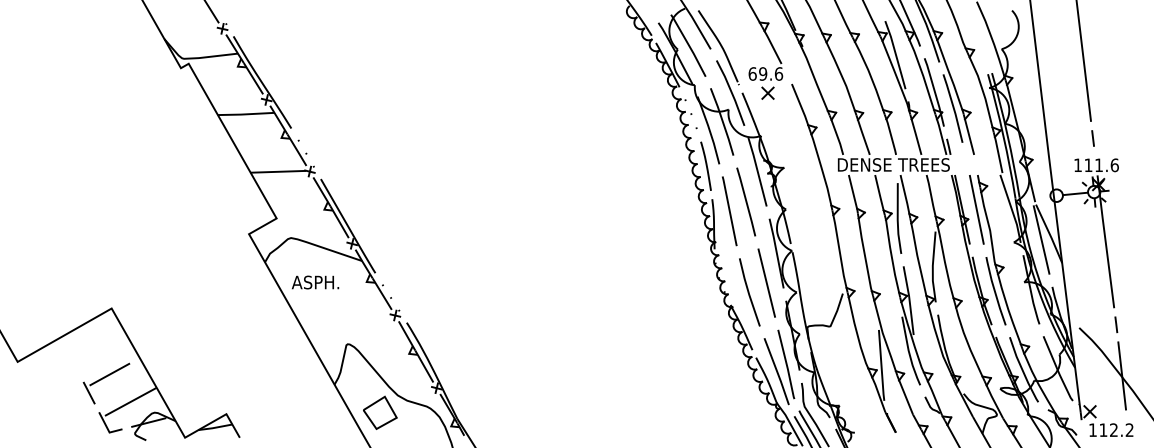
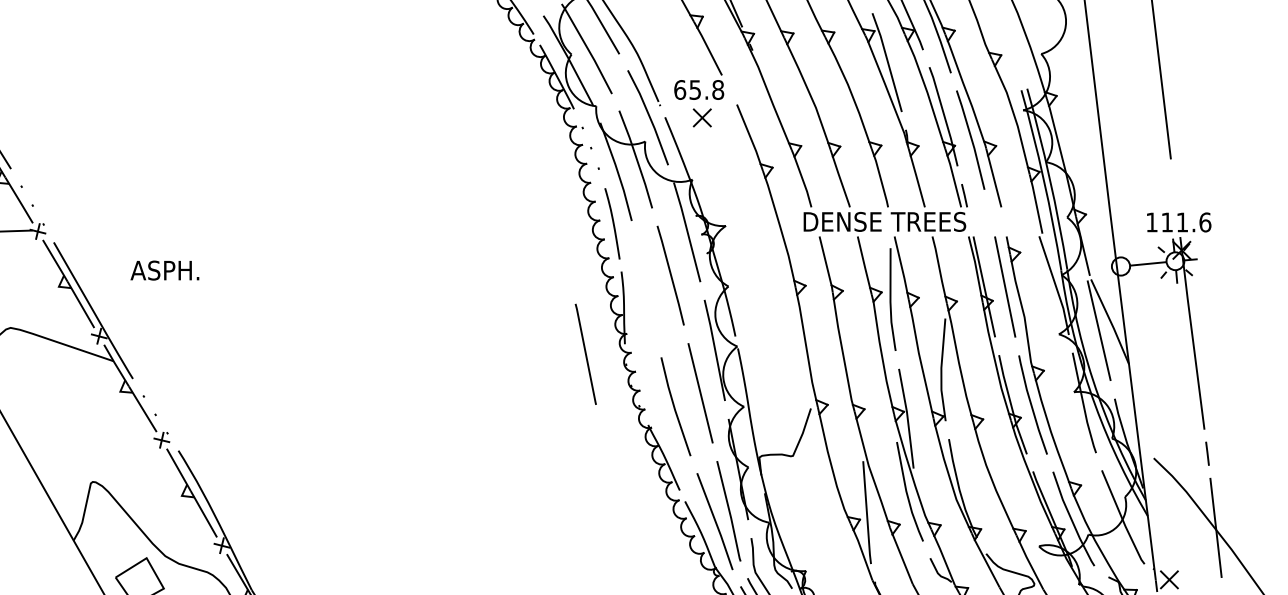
text: (771, 73) -> (707, 89), 69.6 -> 65.8
line: (1092, 138) -> (1172, 183), removed
line: (729, 211) -> (585, 354), moved
text: (315, 282) -> (164, 270), moved

